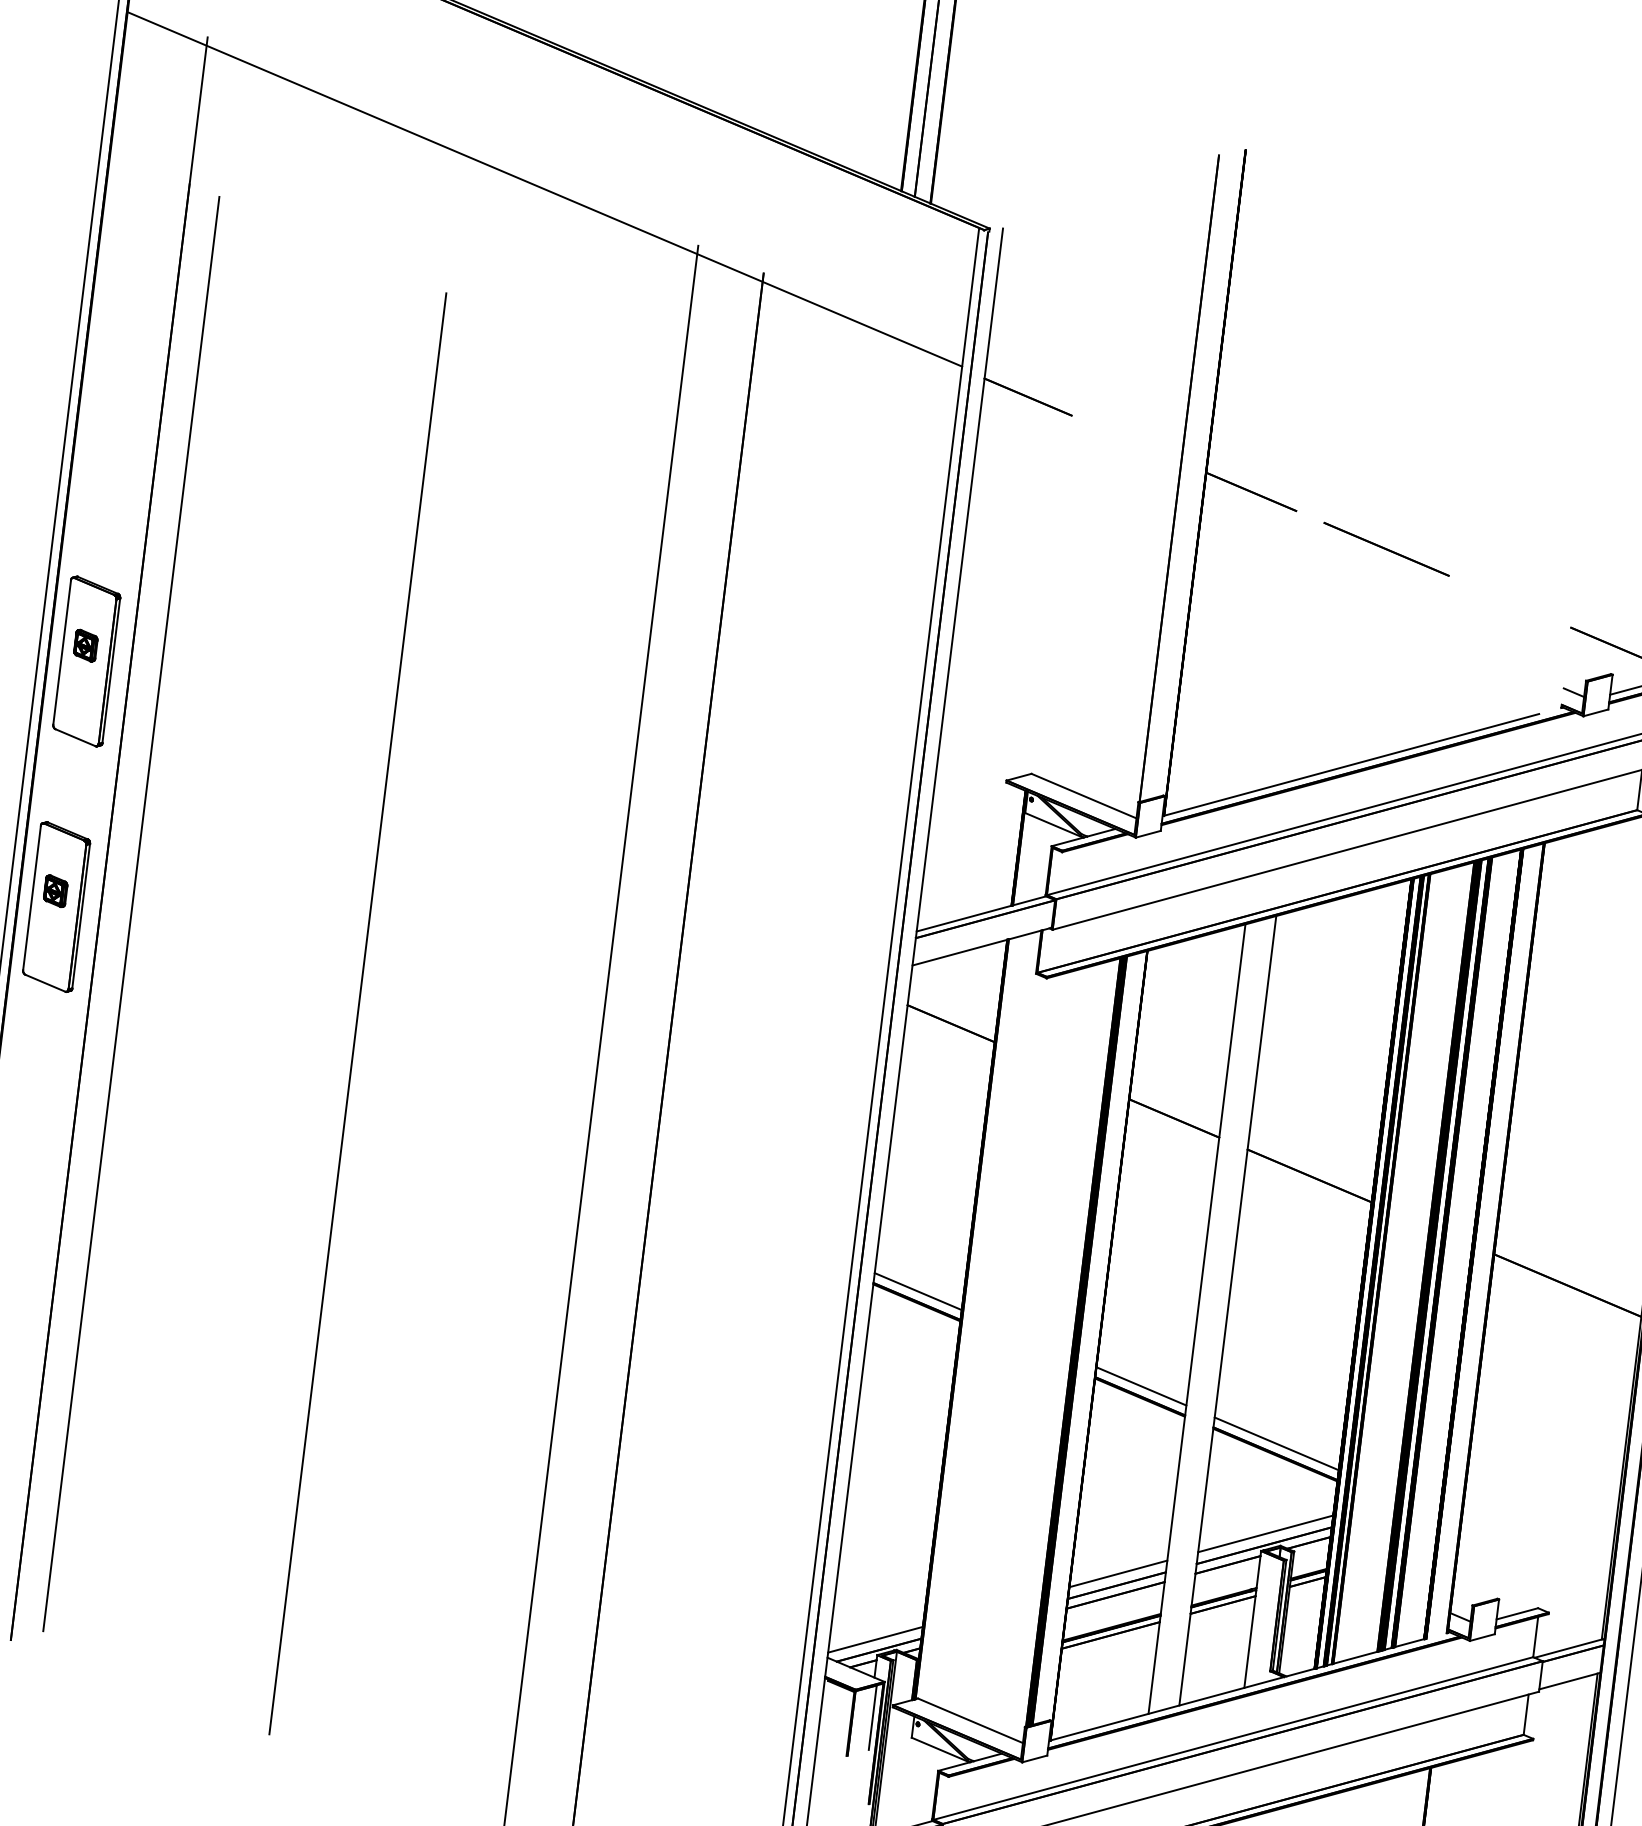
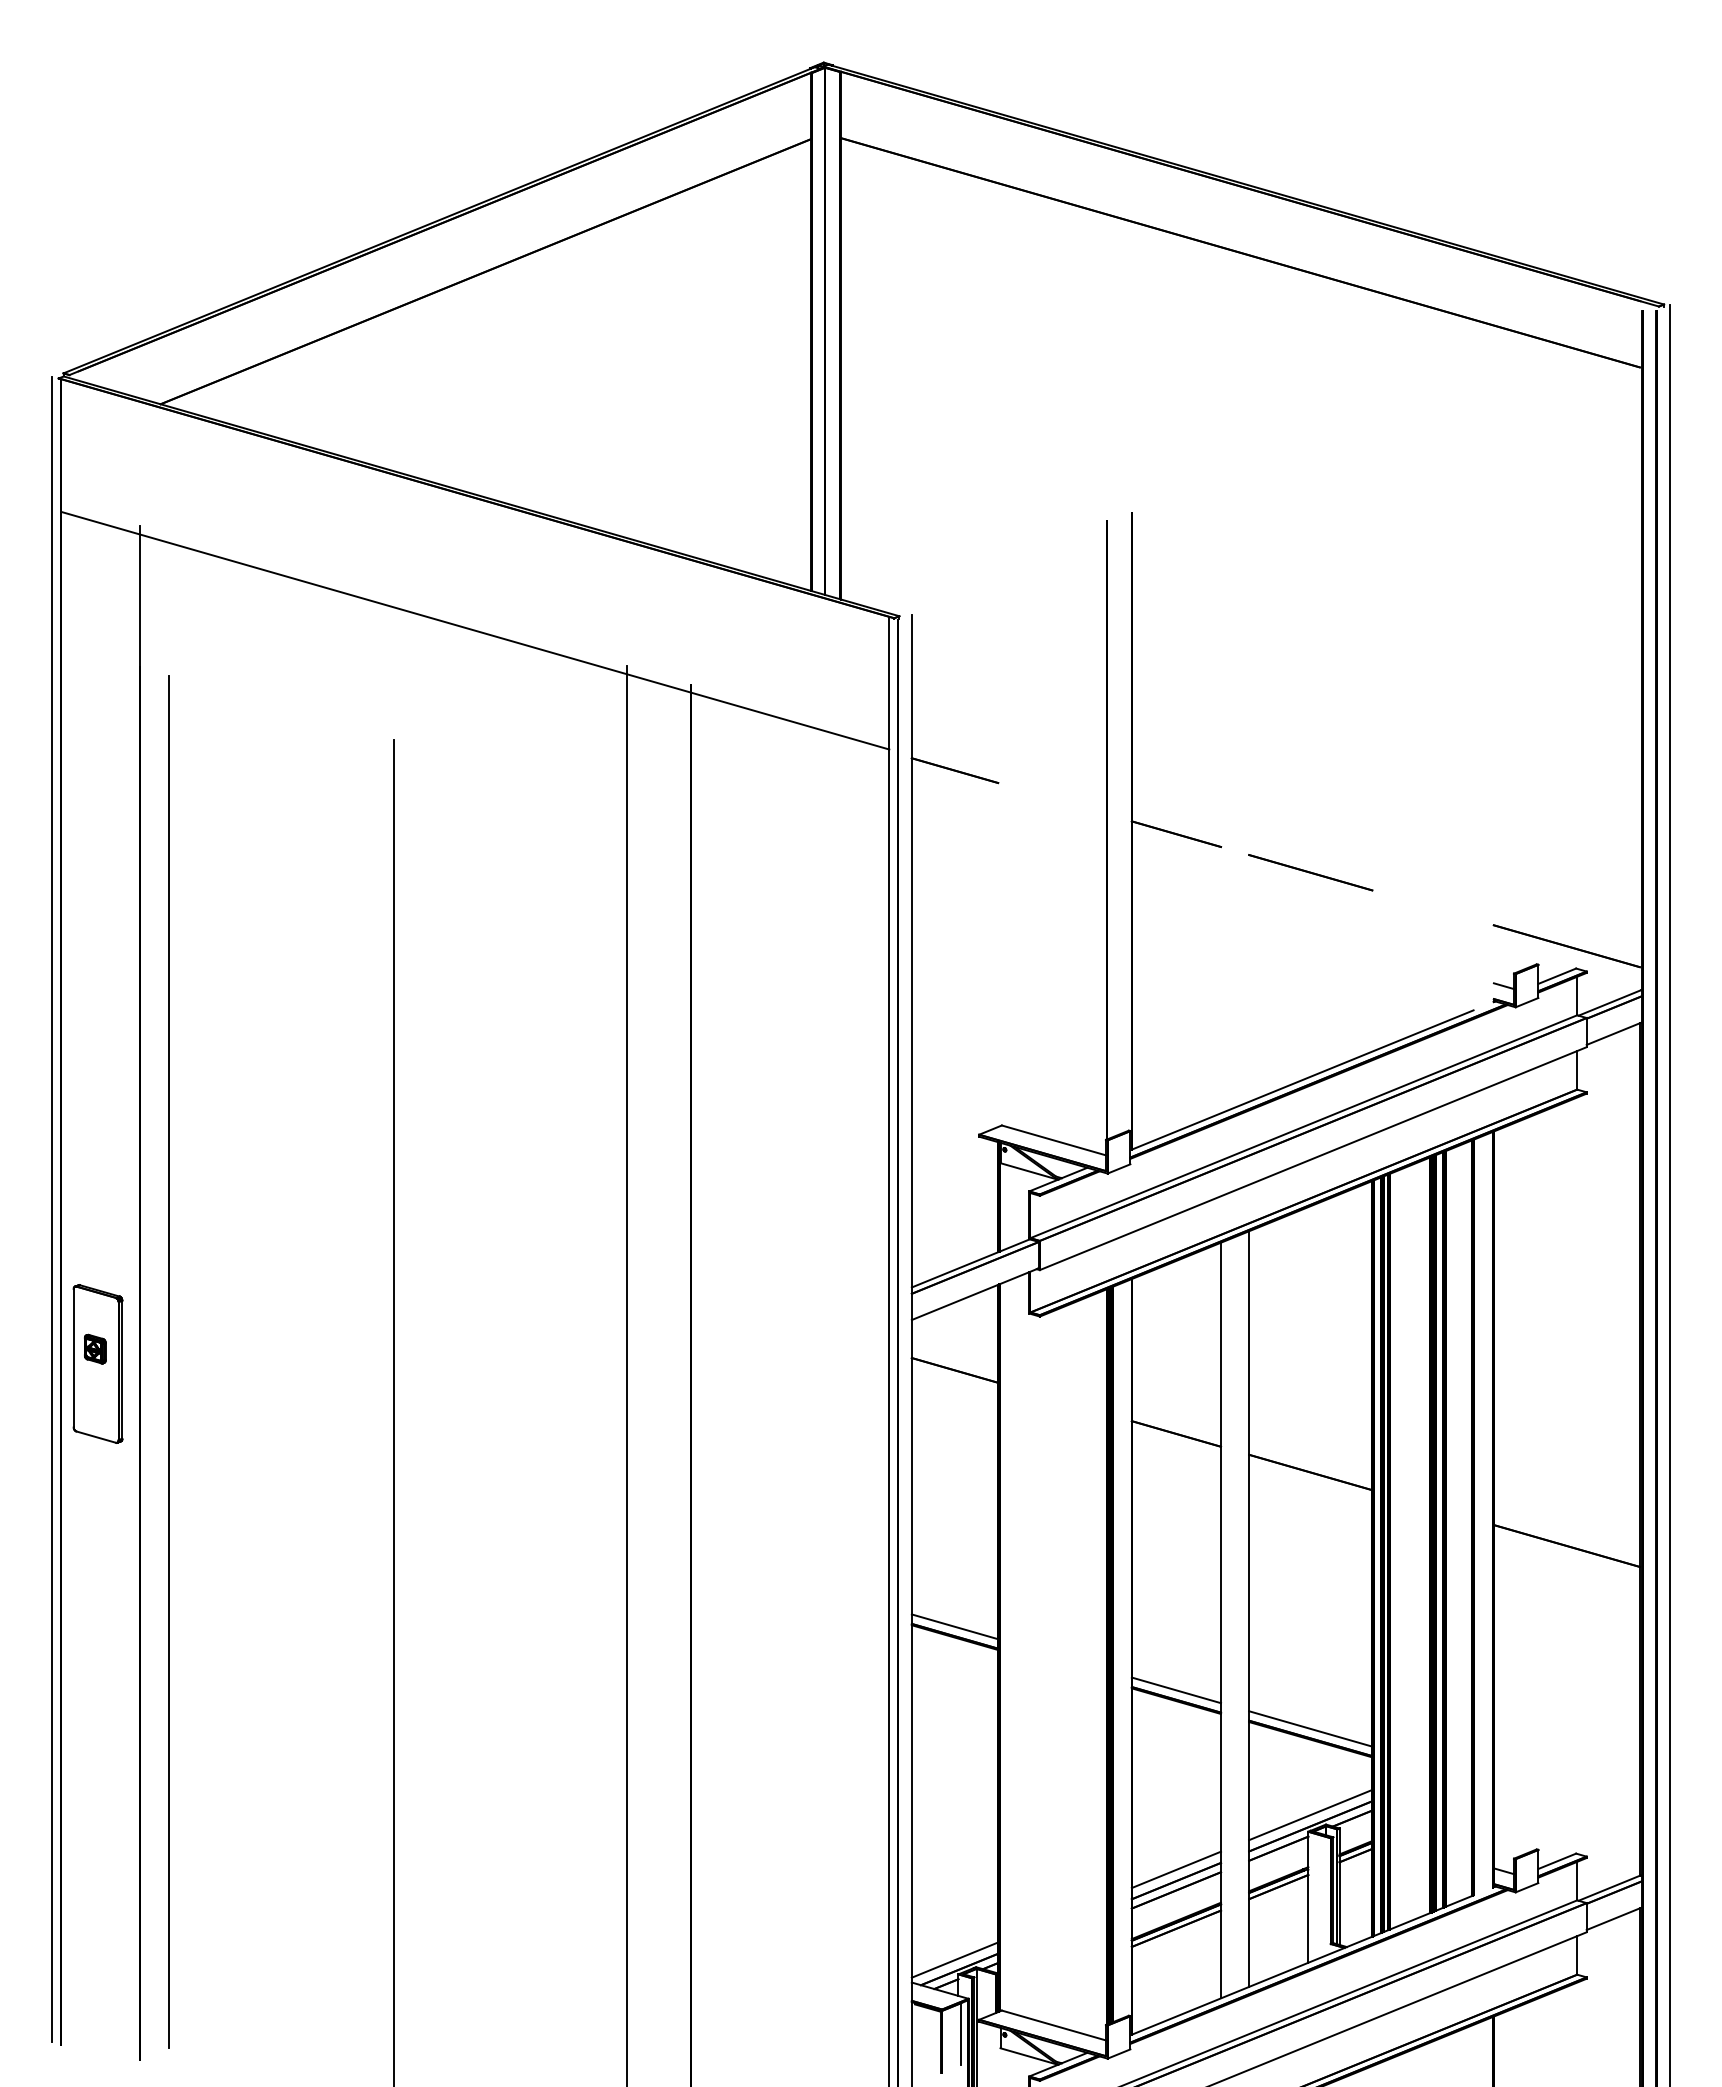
part: (86, 660) -> (97, 1128), removed

